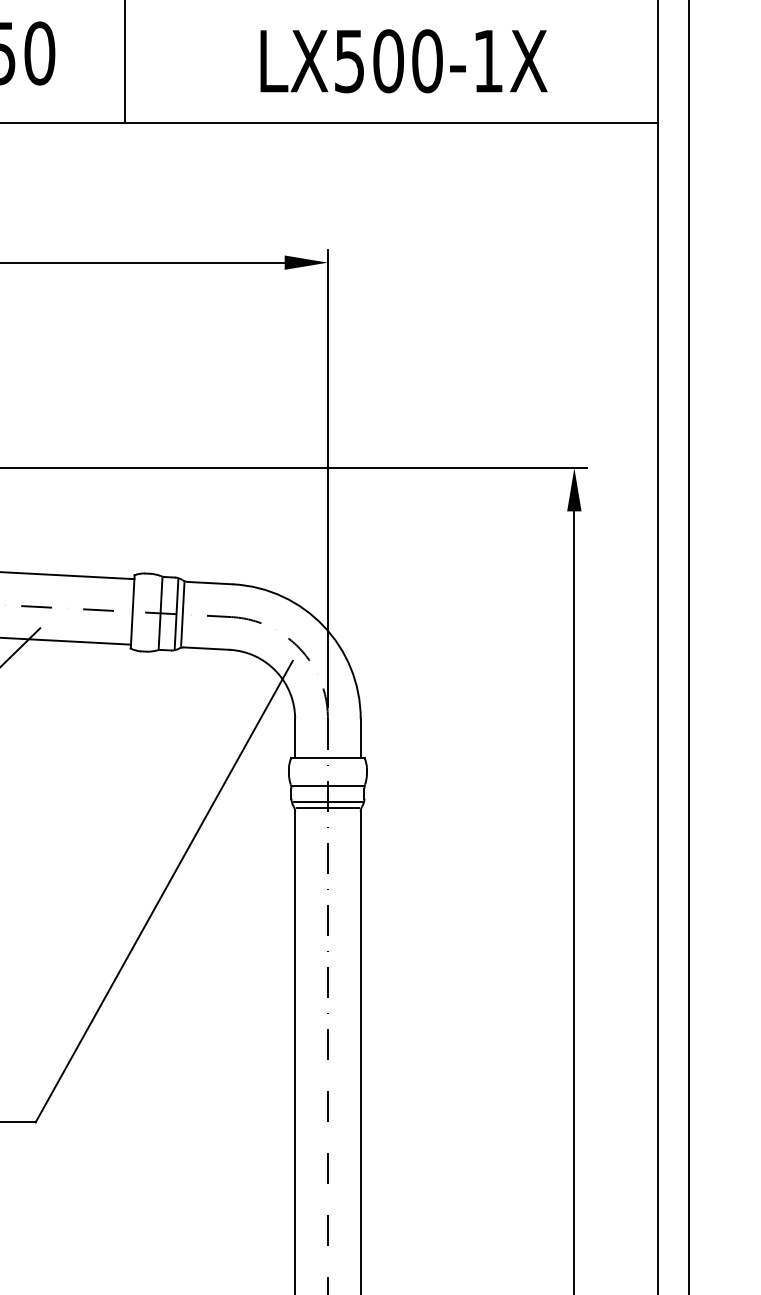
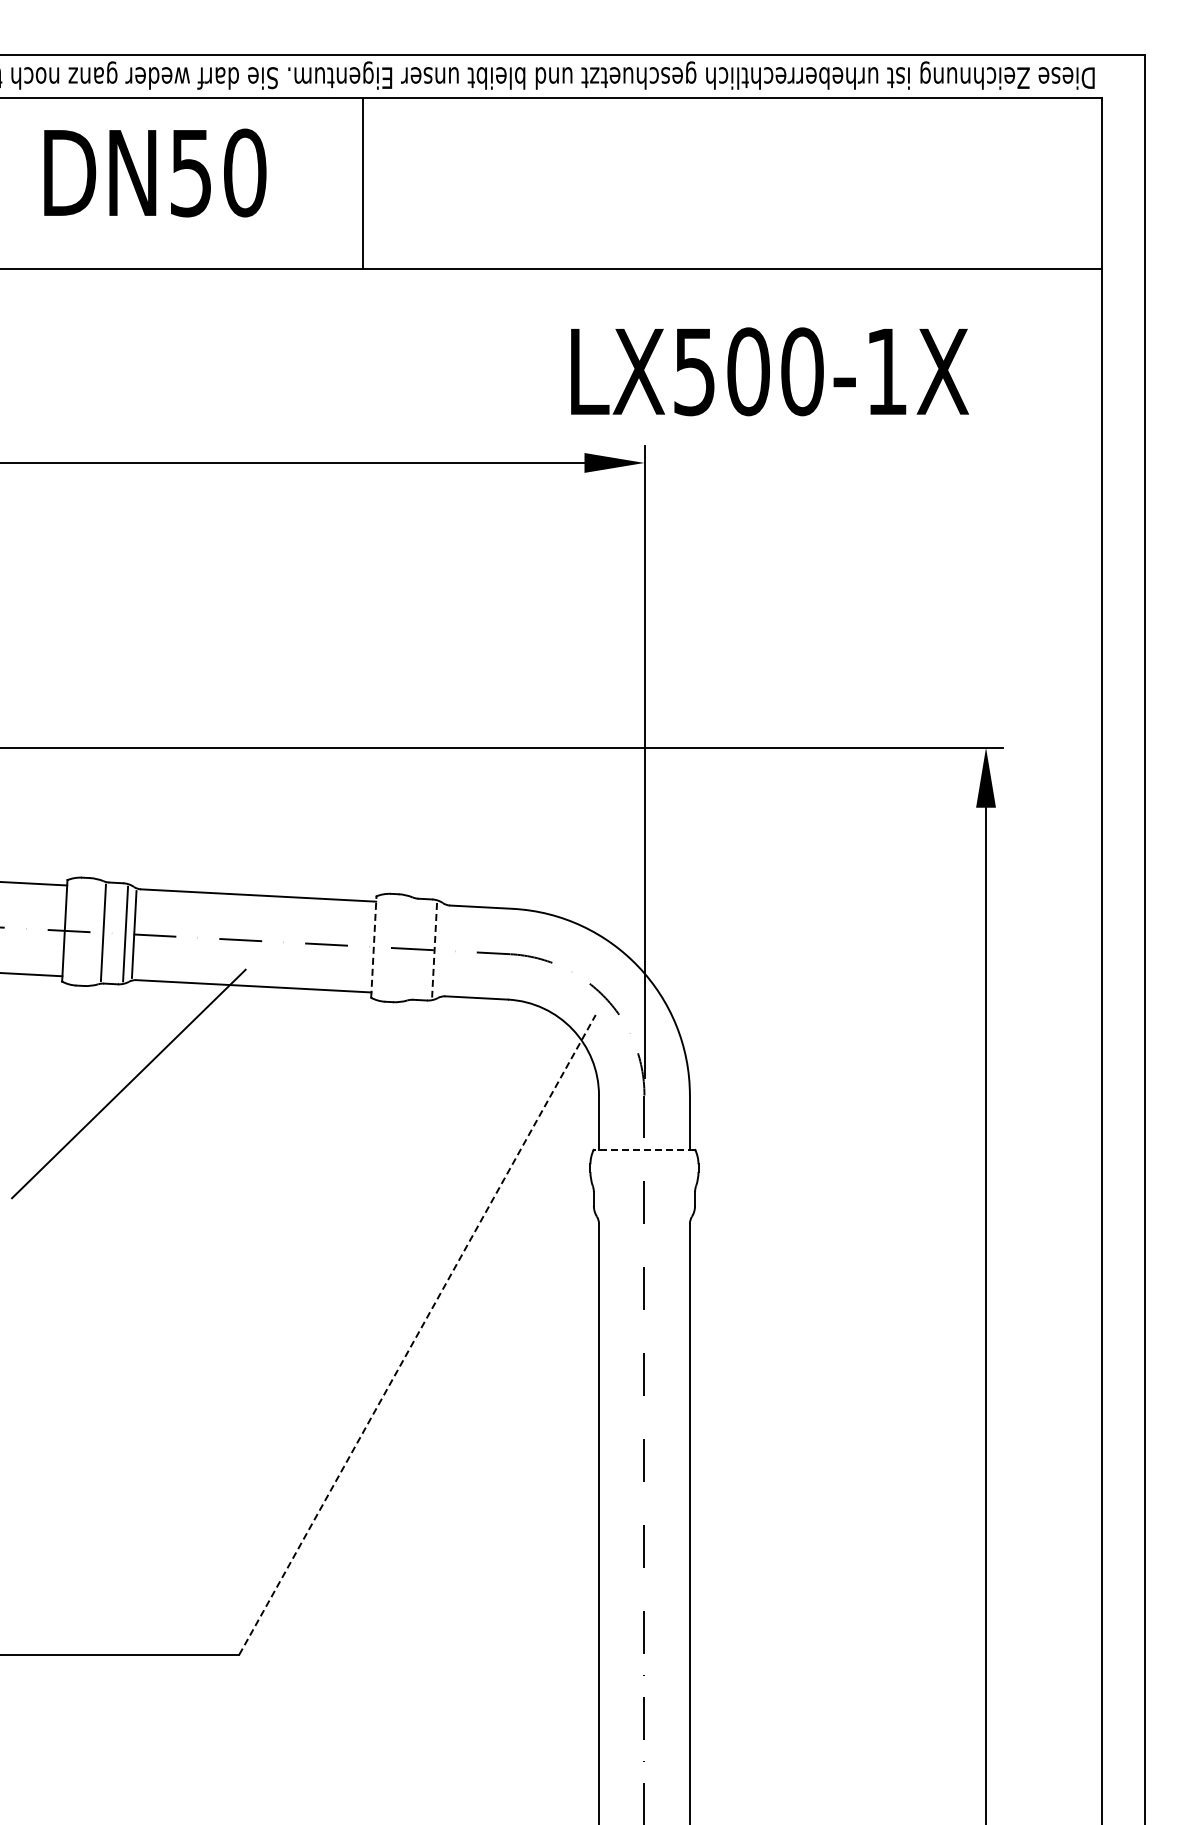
text: (403, 61) -> (769, 371), moved
line: (132, 612) -> (373, 947), solid -> dashed
line: (160, 612) -> (412, 948), removed
line: (176, 614) -> (434, 950), solid -> dashed
line: (182, 614) -> (442, 950), removed
line: (327, 757) -> (644, 1149), solid -> dashed
line: (327, 786) -> (644, 1188), removed
line: (327, 801) -> (644, 1210), removed
line: (327, 808) -> (643, 1219), removed
line: (164, 891) -> (417, 1334), solid -> dashed

